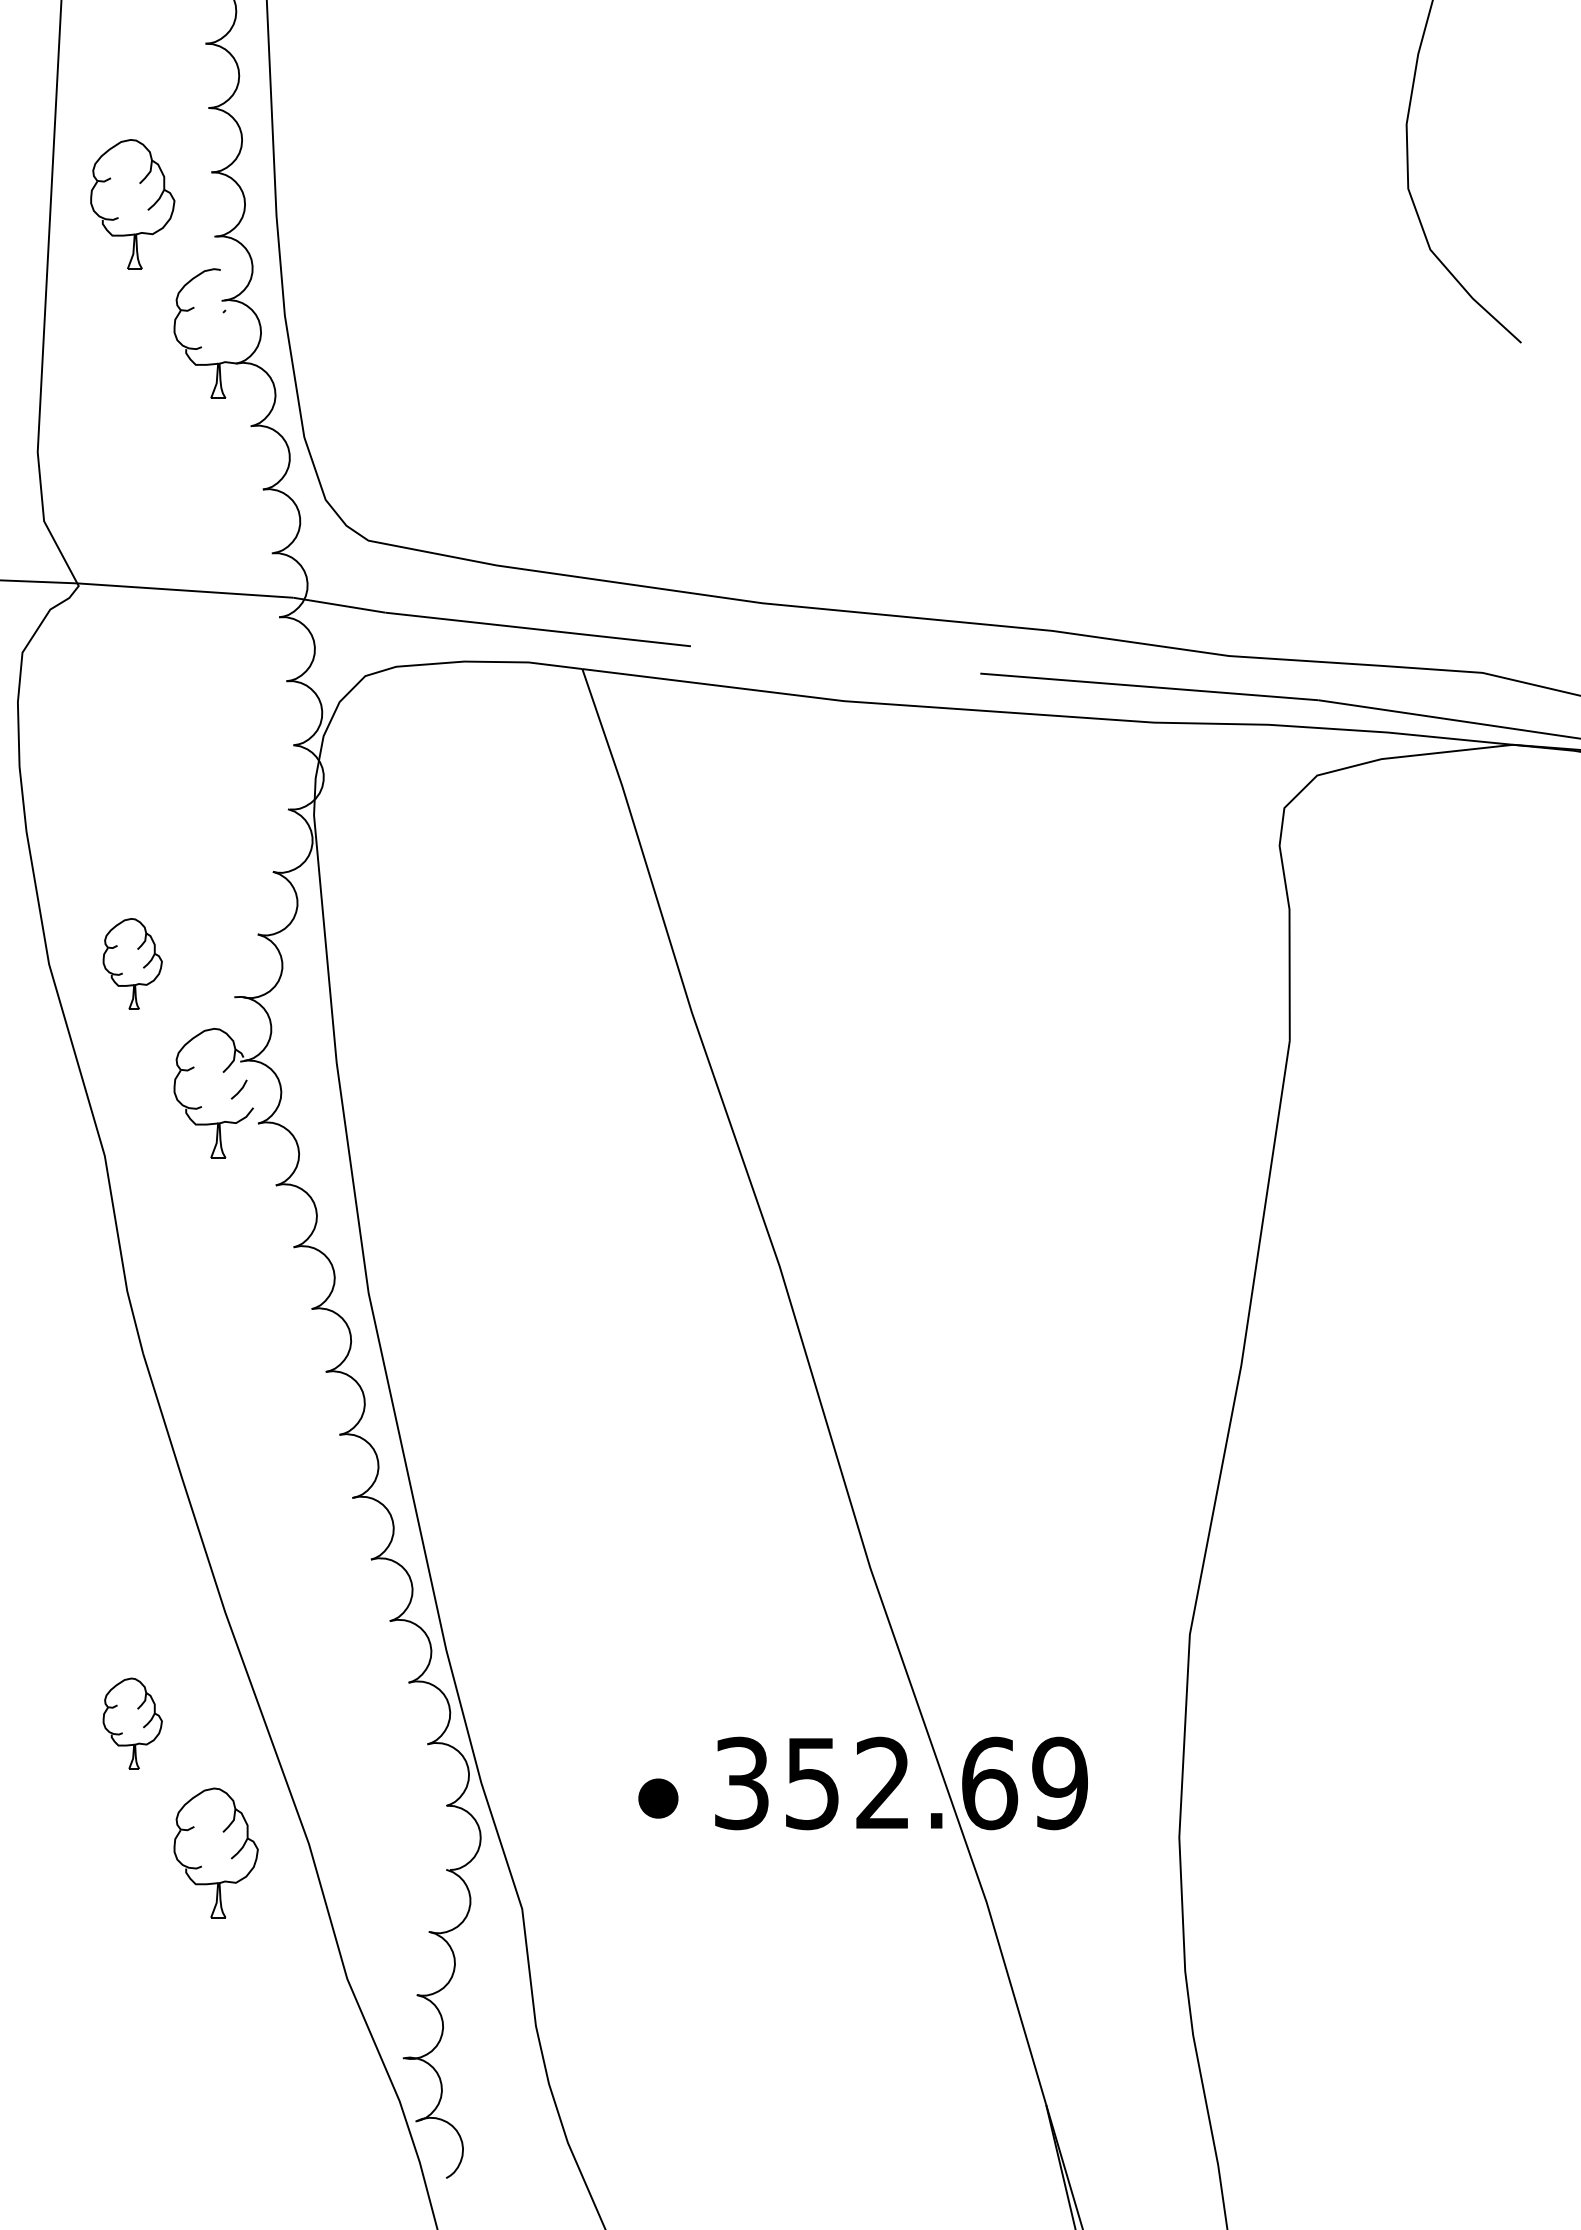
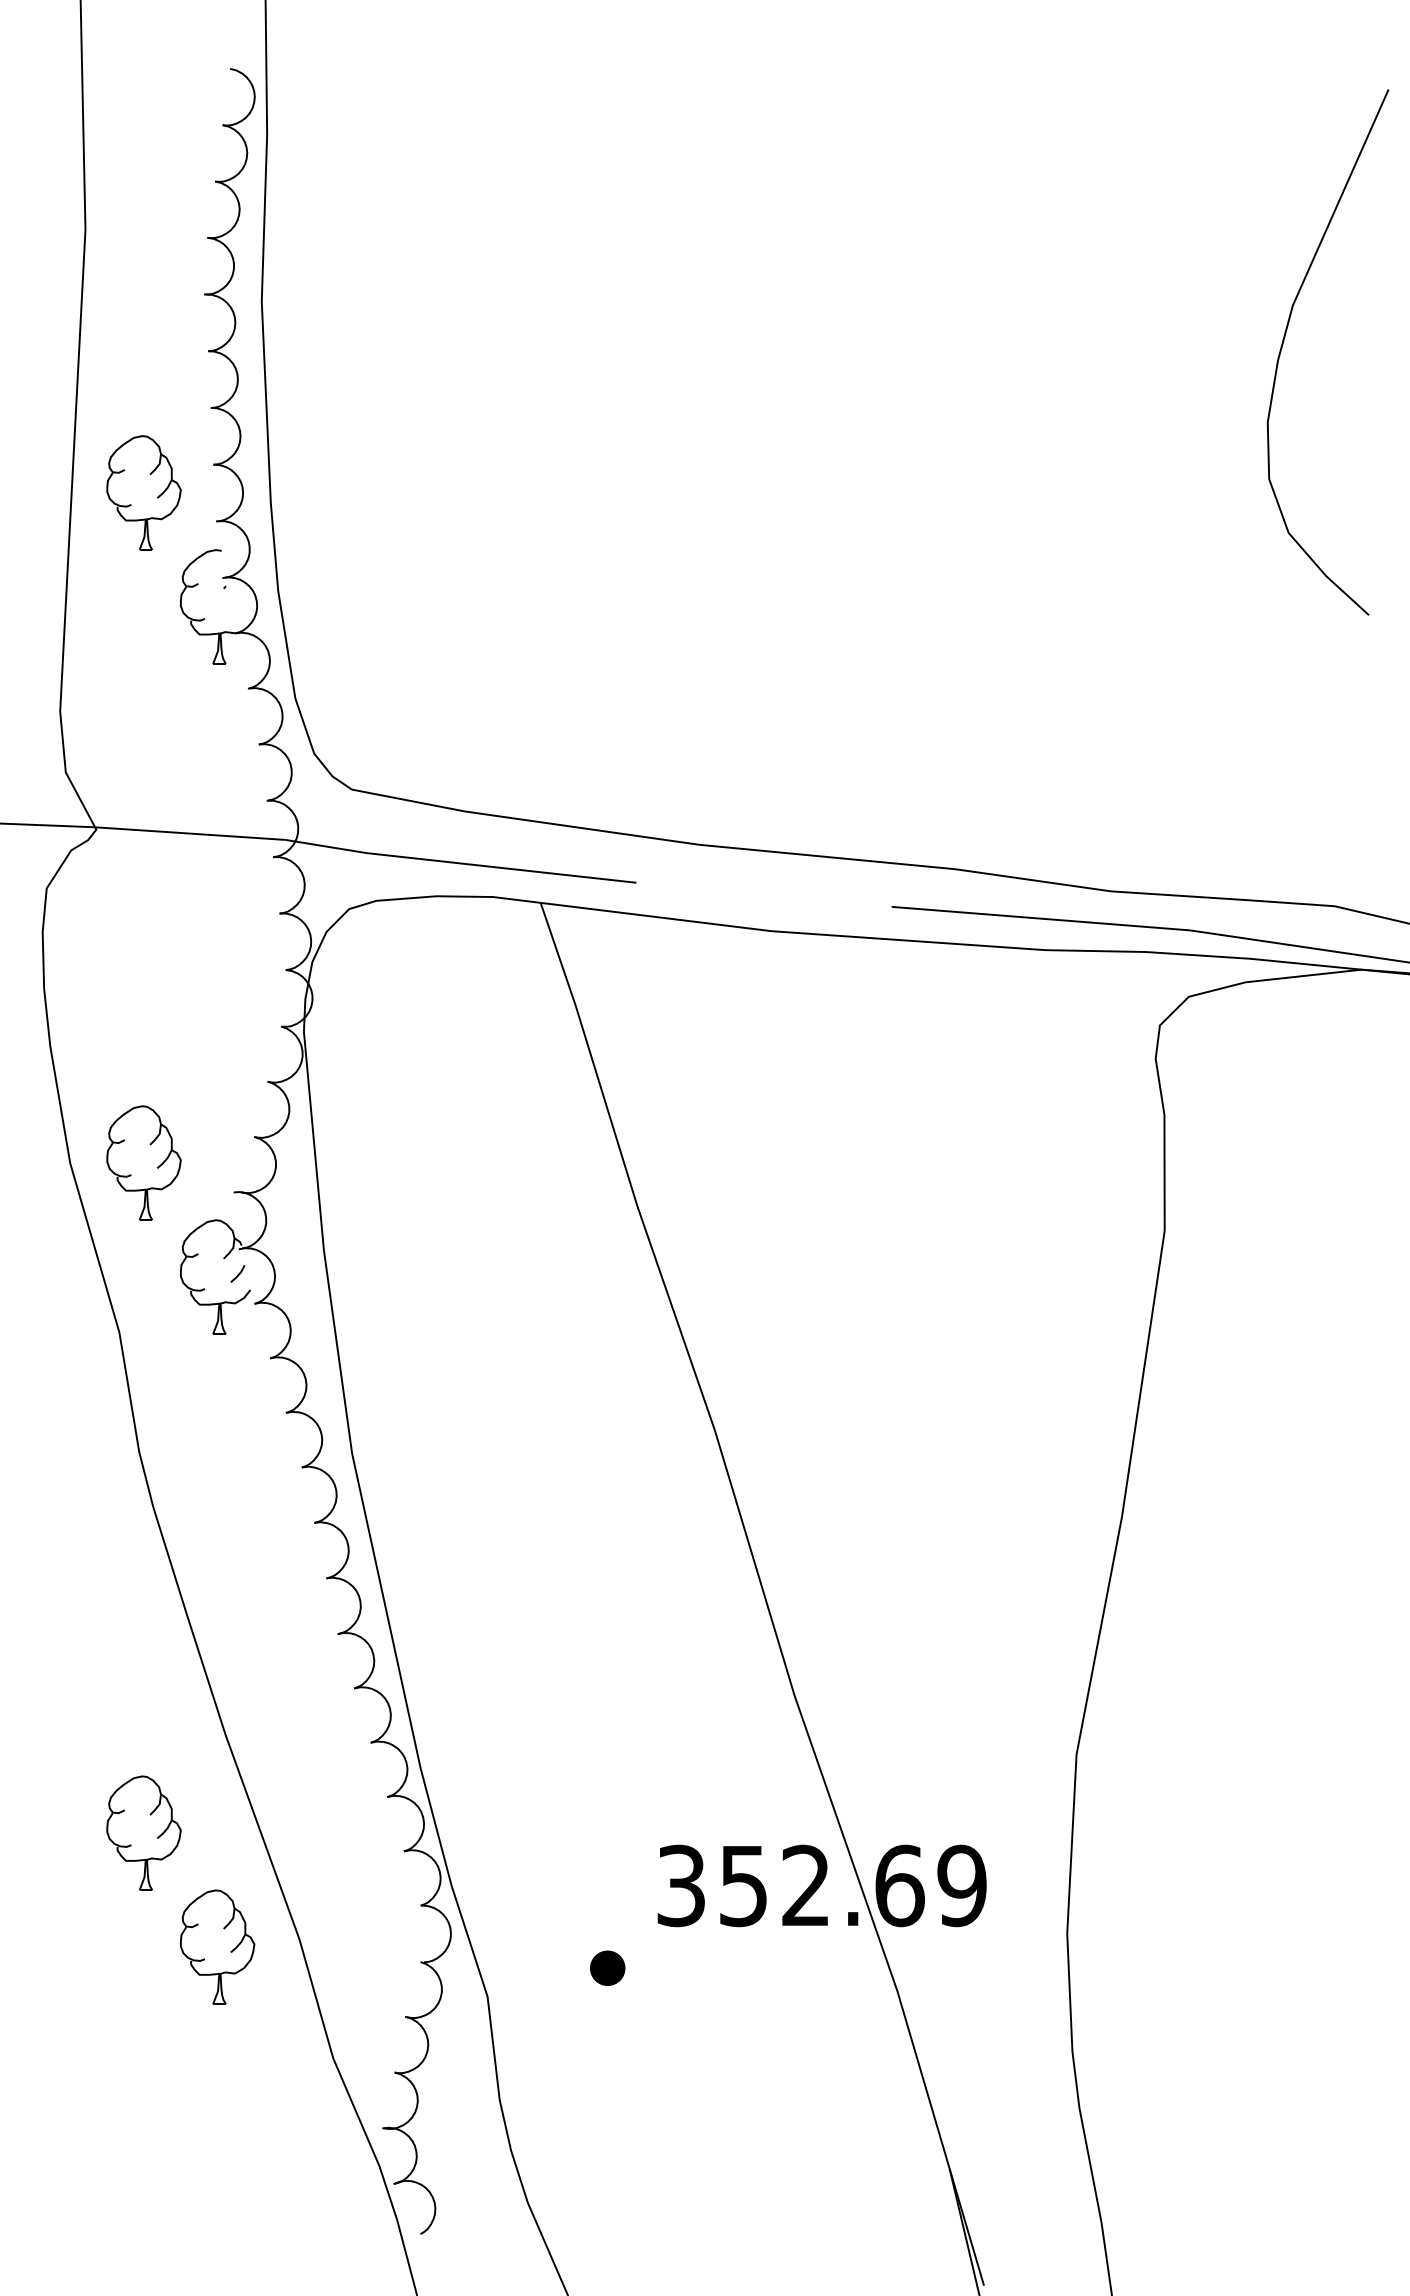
part: (132, 963) -> (143, 1162), size x1.43
part: (132, 1722) -> (143, 1832), size x1.43
part: (658, 1797) -> (607, 1967), moved

